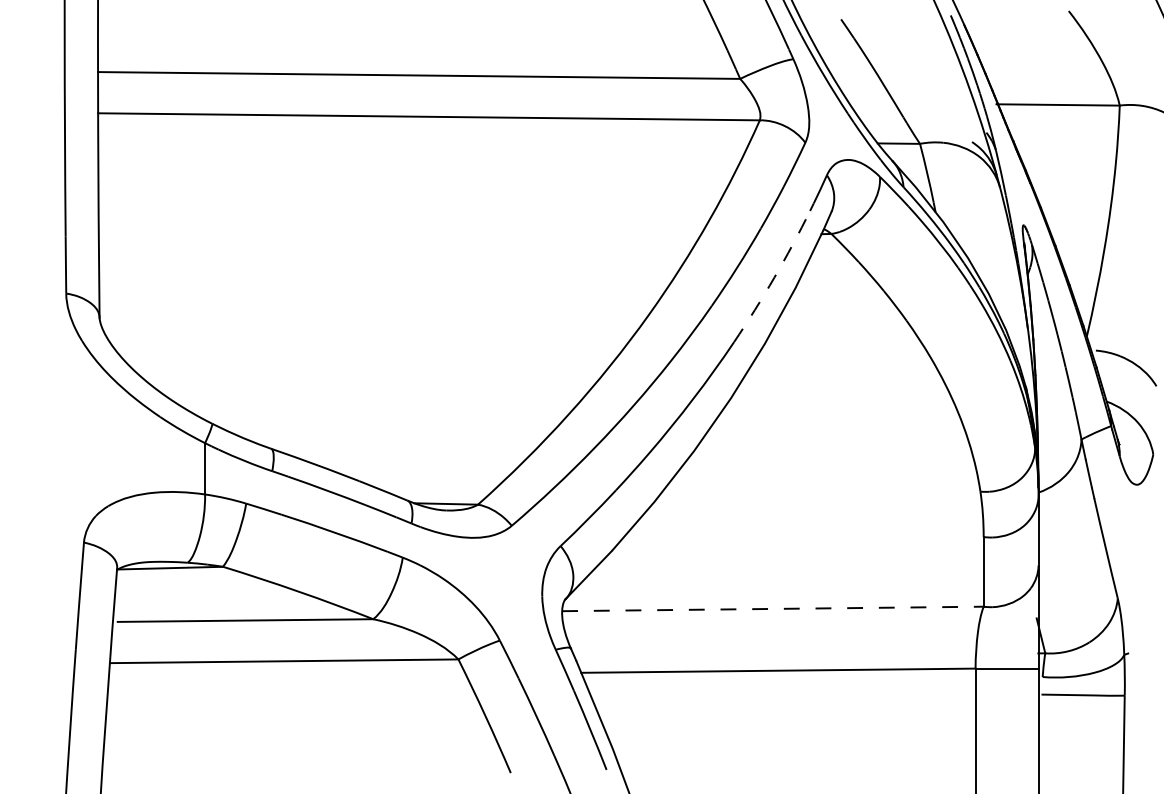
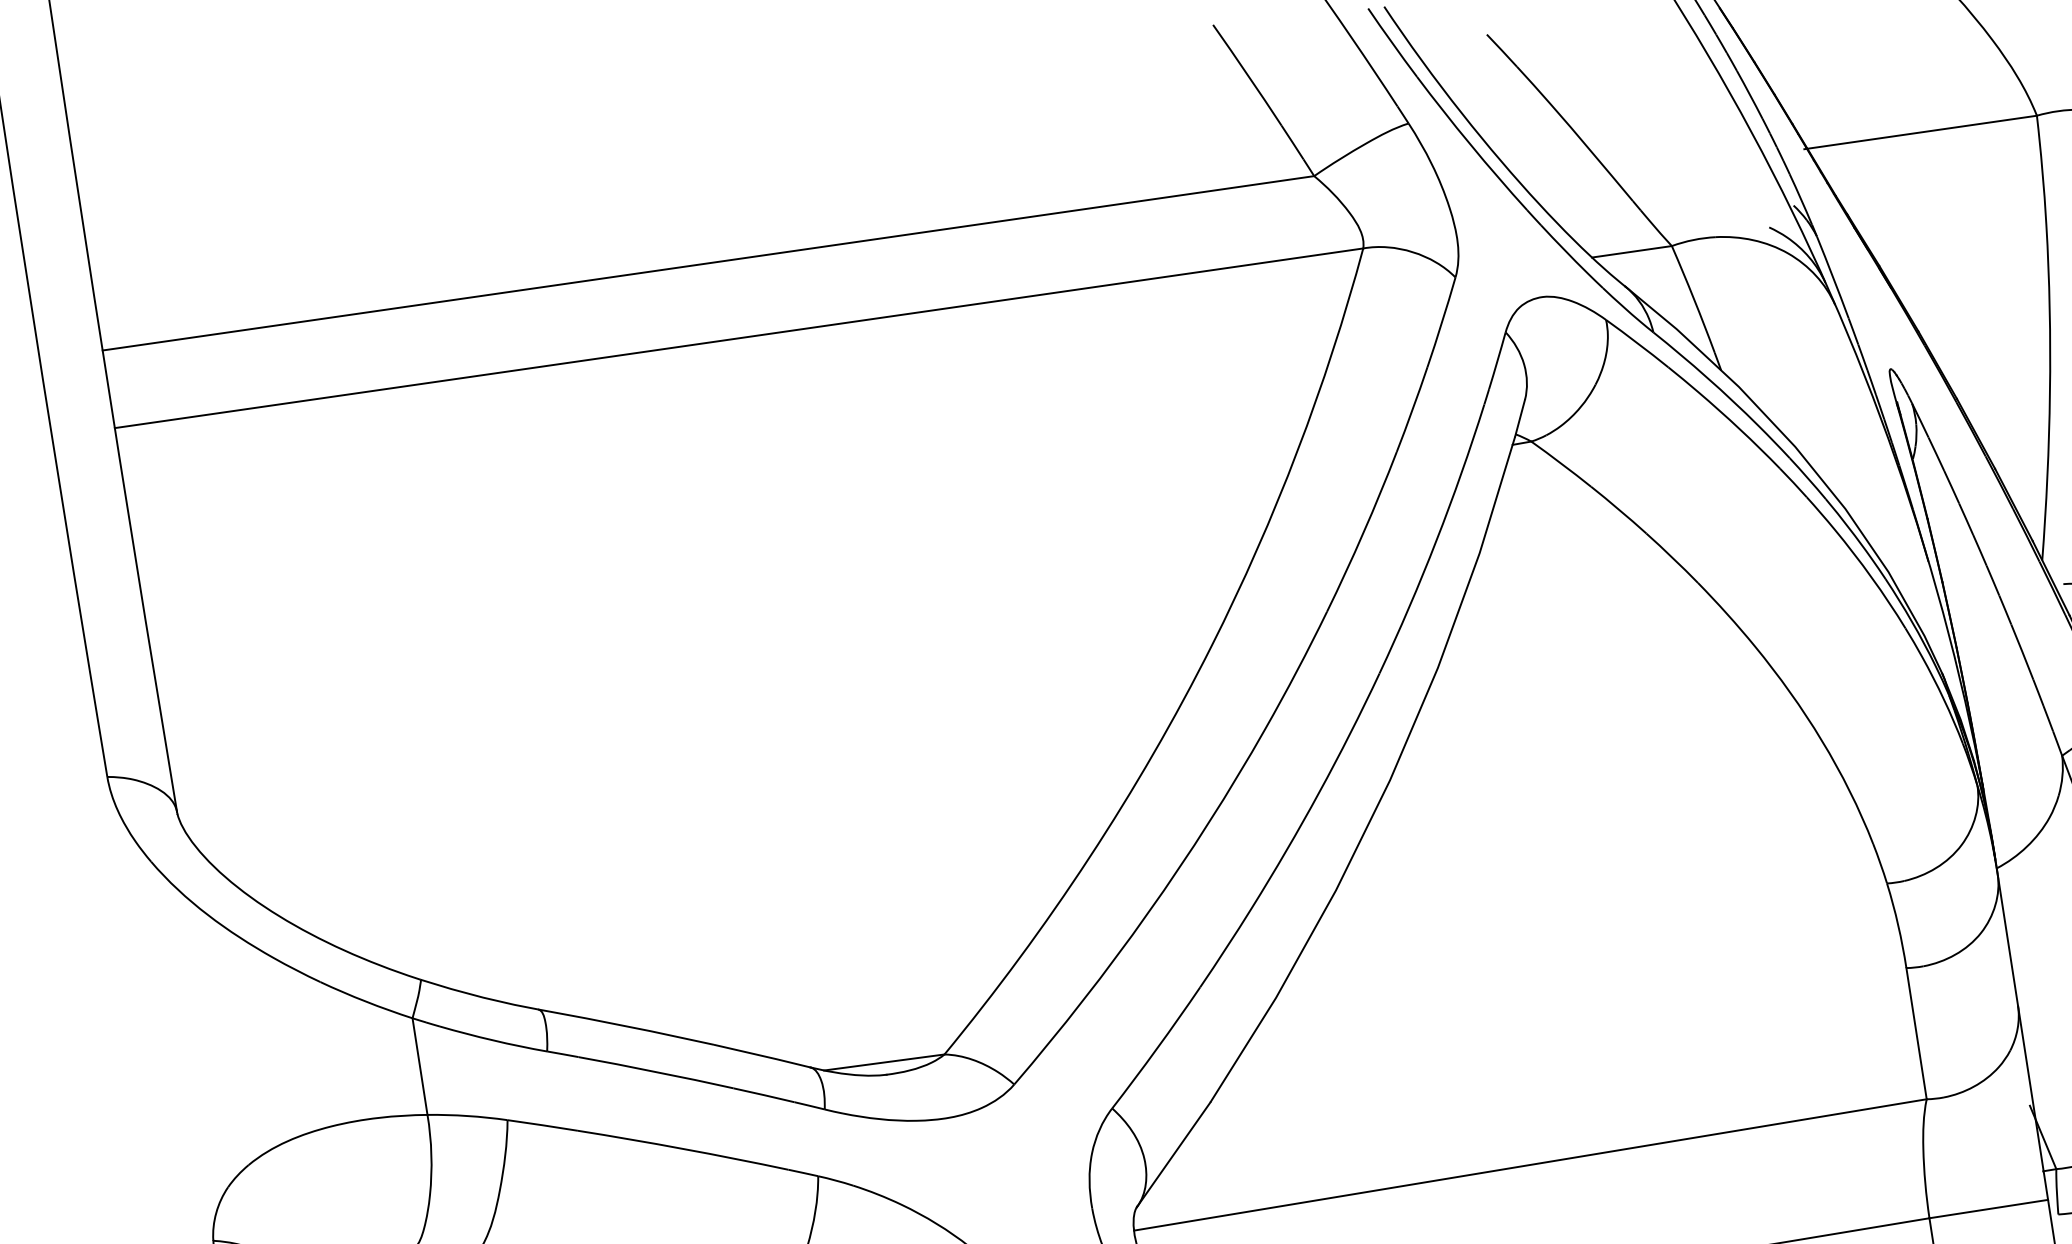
arc: (774, 277) -> (1436, 540), dashed -> solid
line: (772, 608) -> (1529, 1164), dashed -> solid

